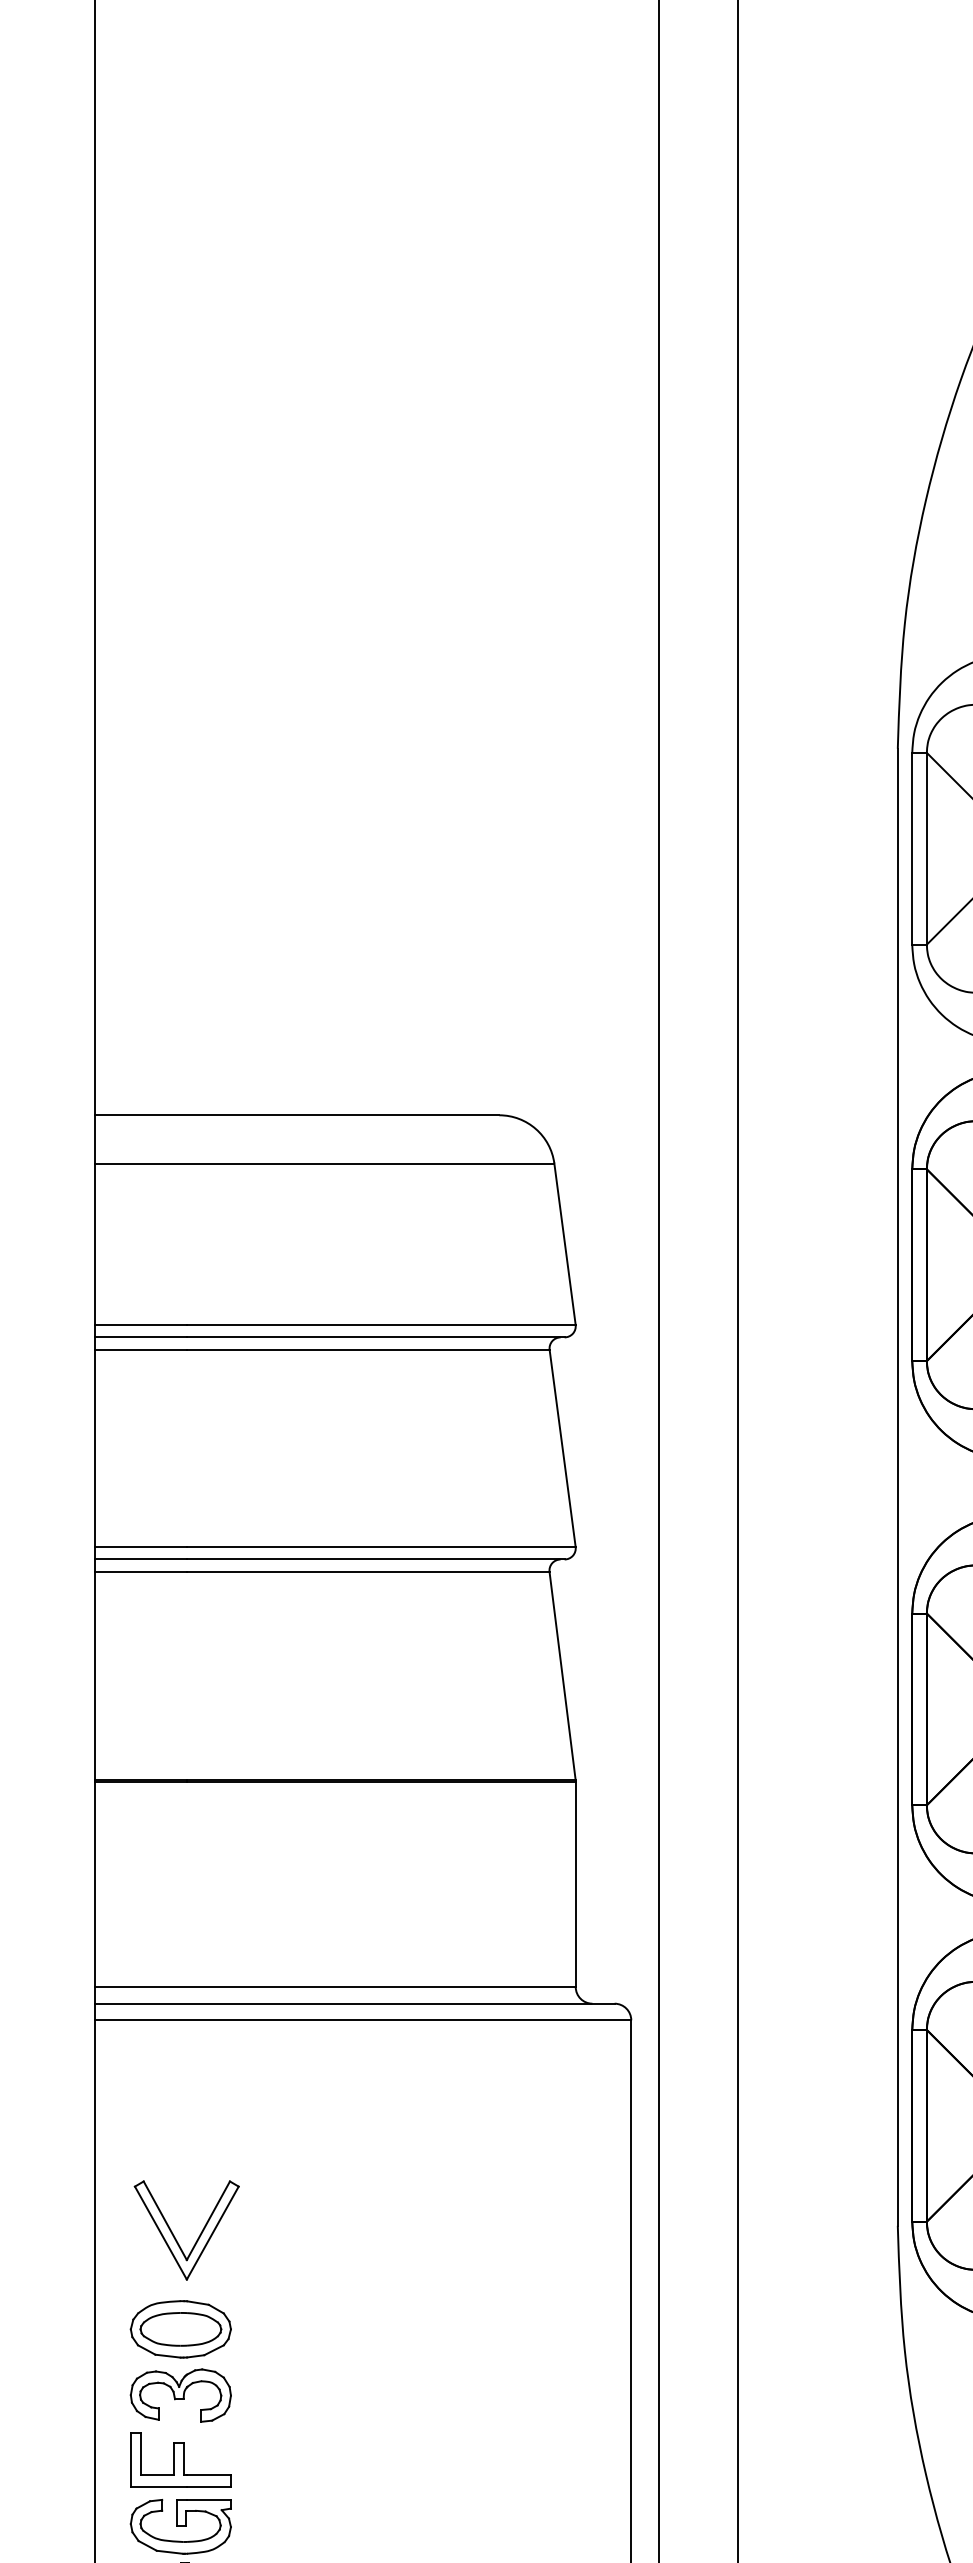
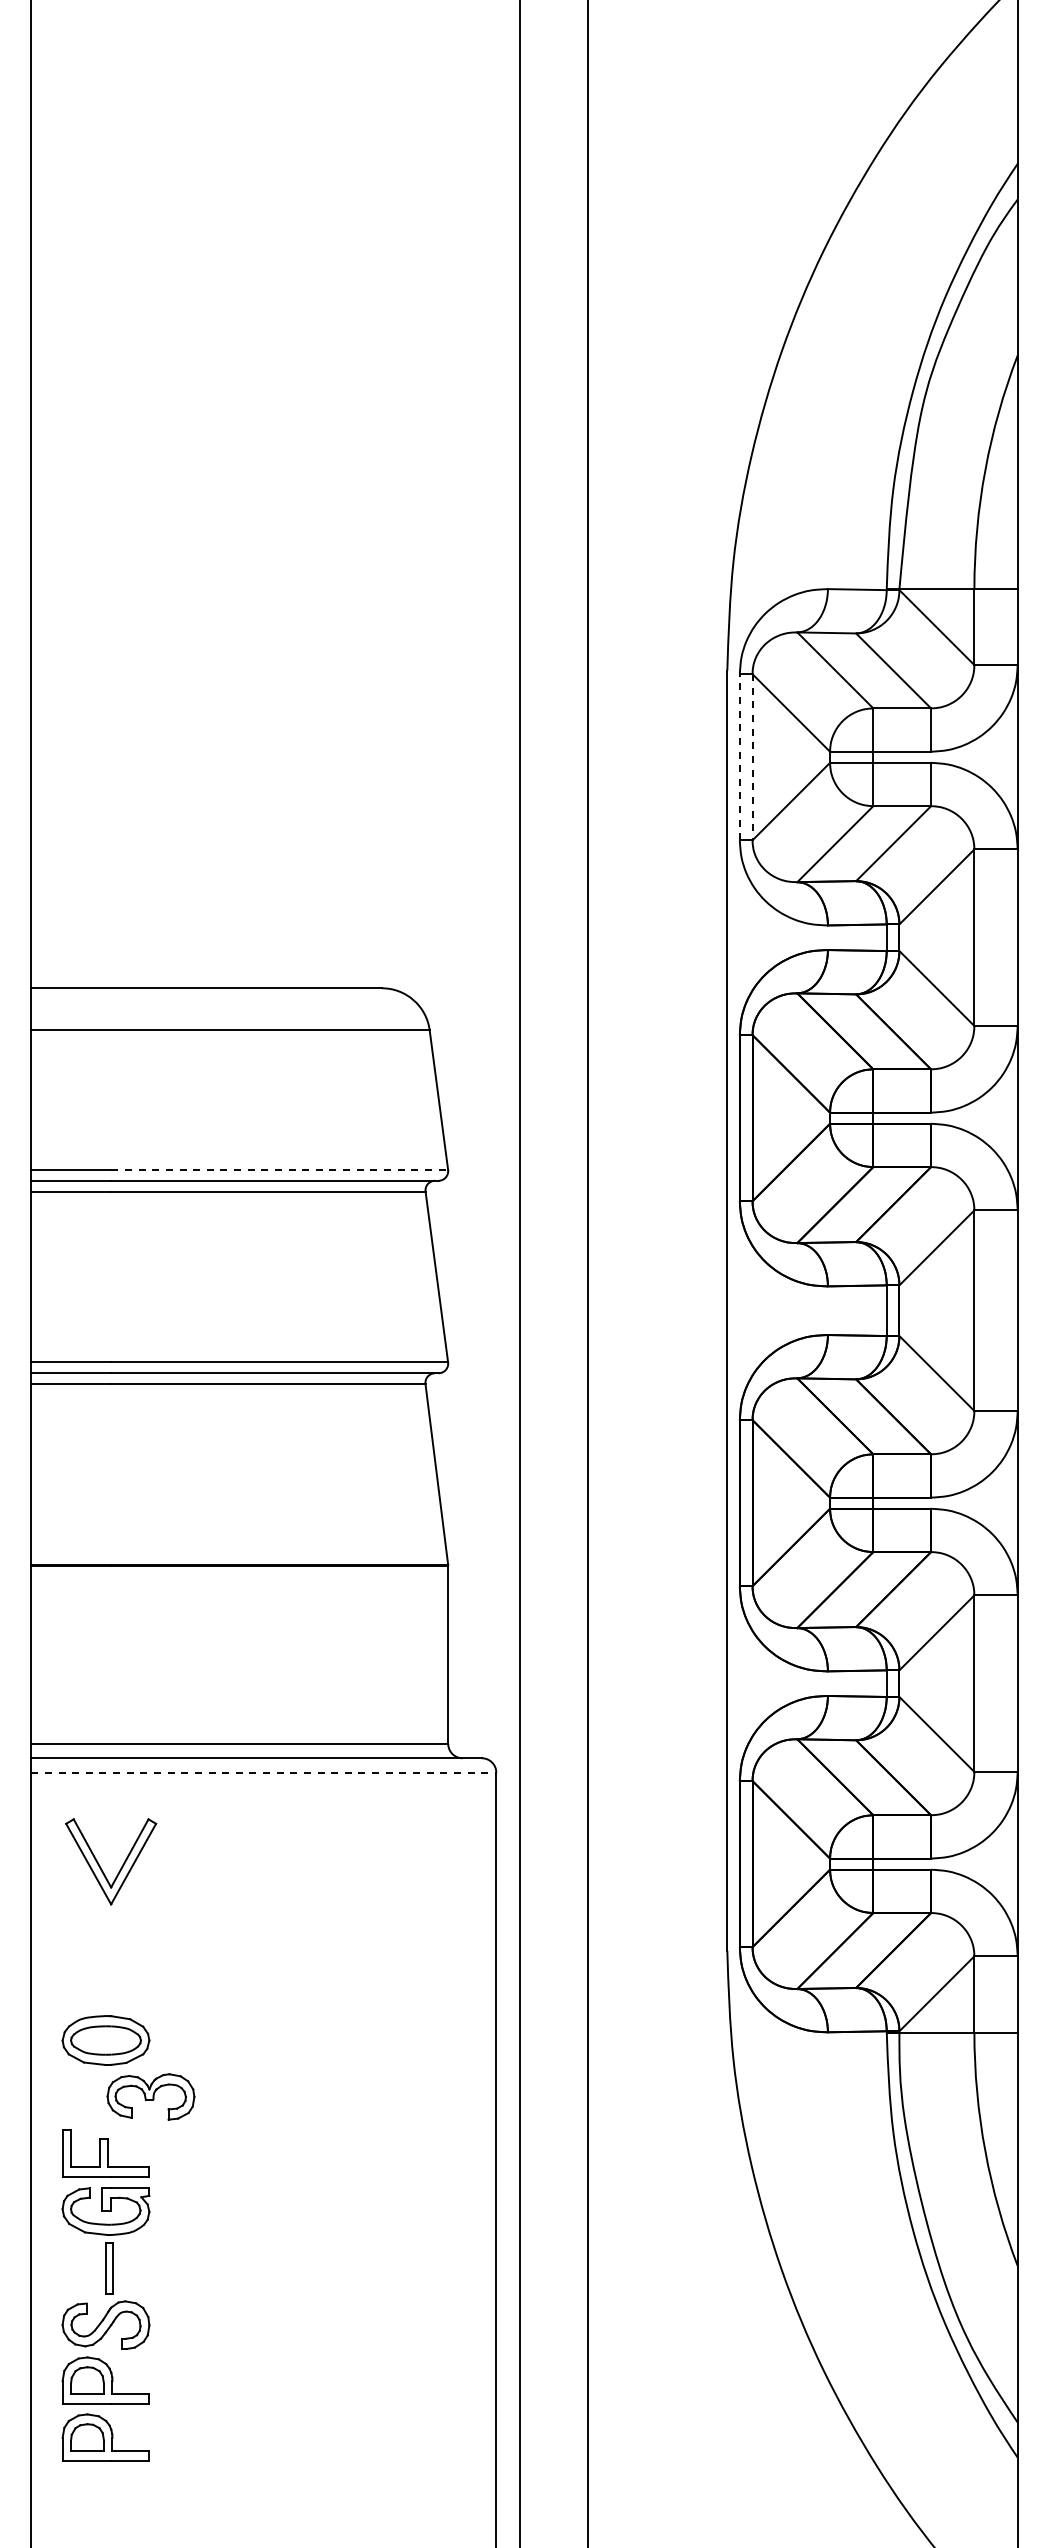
line: (911, 847) -> (739, 756), solid -> dashed
line: (926, 849) -> (752, 757), solid -> dashed
line: (382, 1324) -> (280, 1169), solid -> dashed
line: (362, 2020) -> (263, 1772), solid -> dashed
part: (198, 2235) -> (121, 1866), moved
part: (180, 2395) -> (150, 2096), moved

